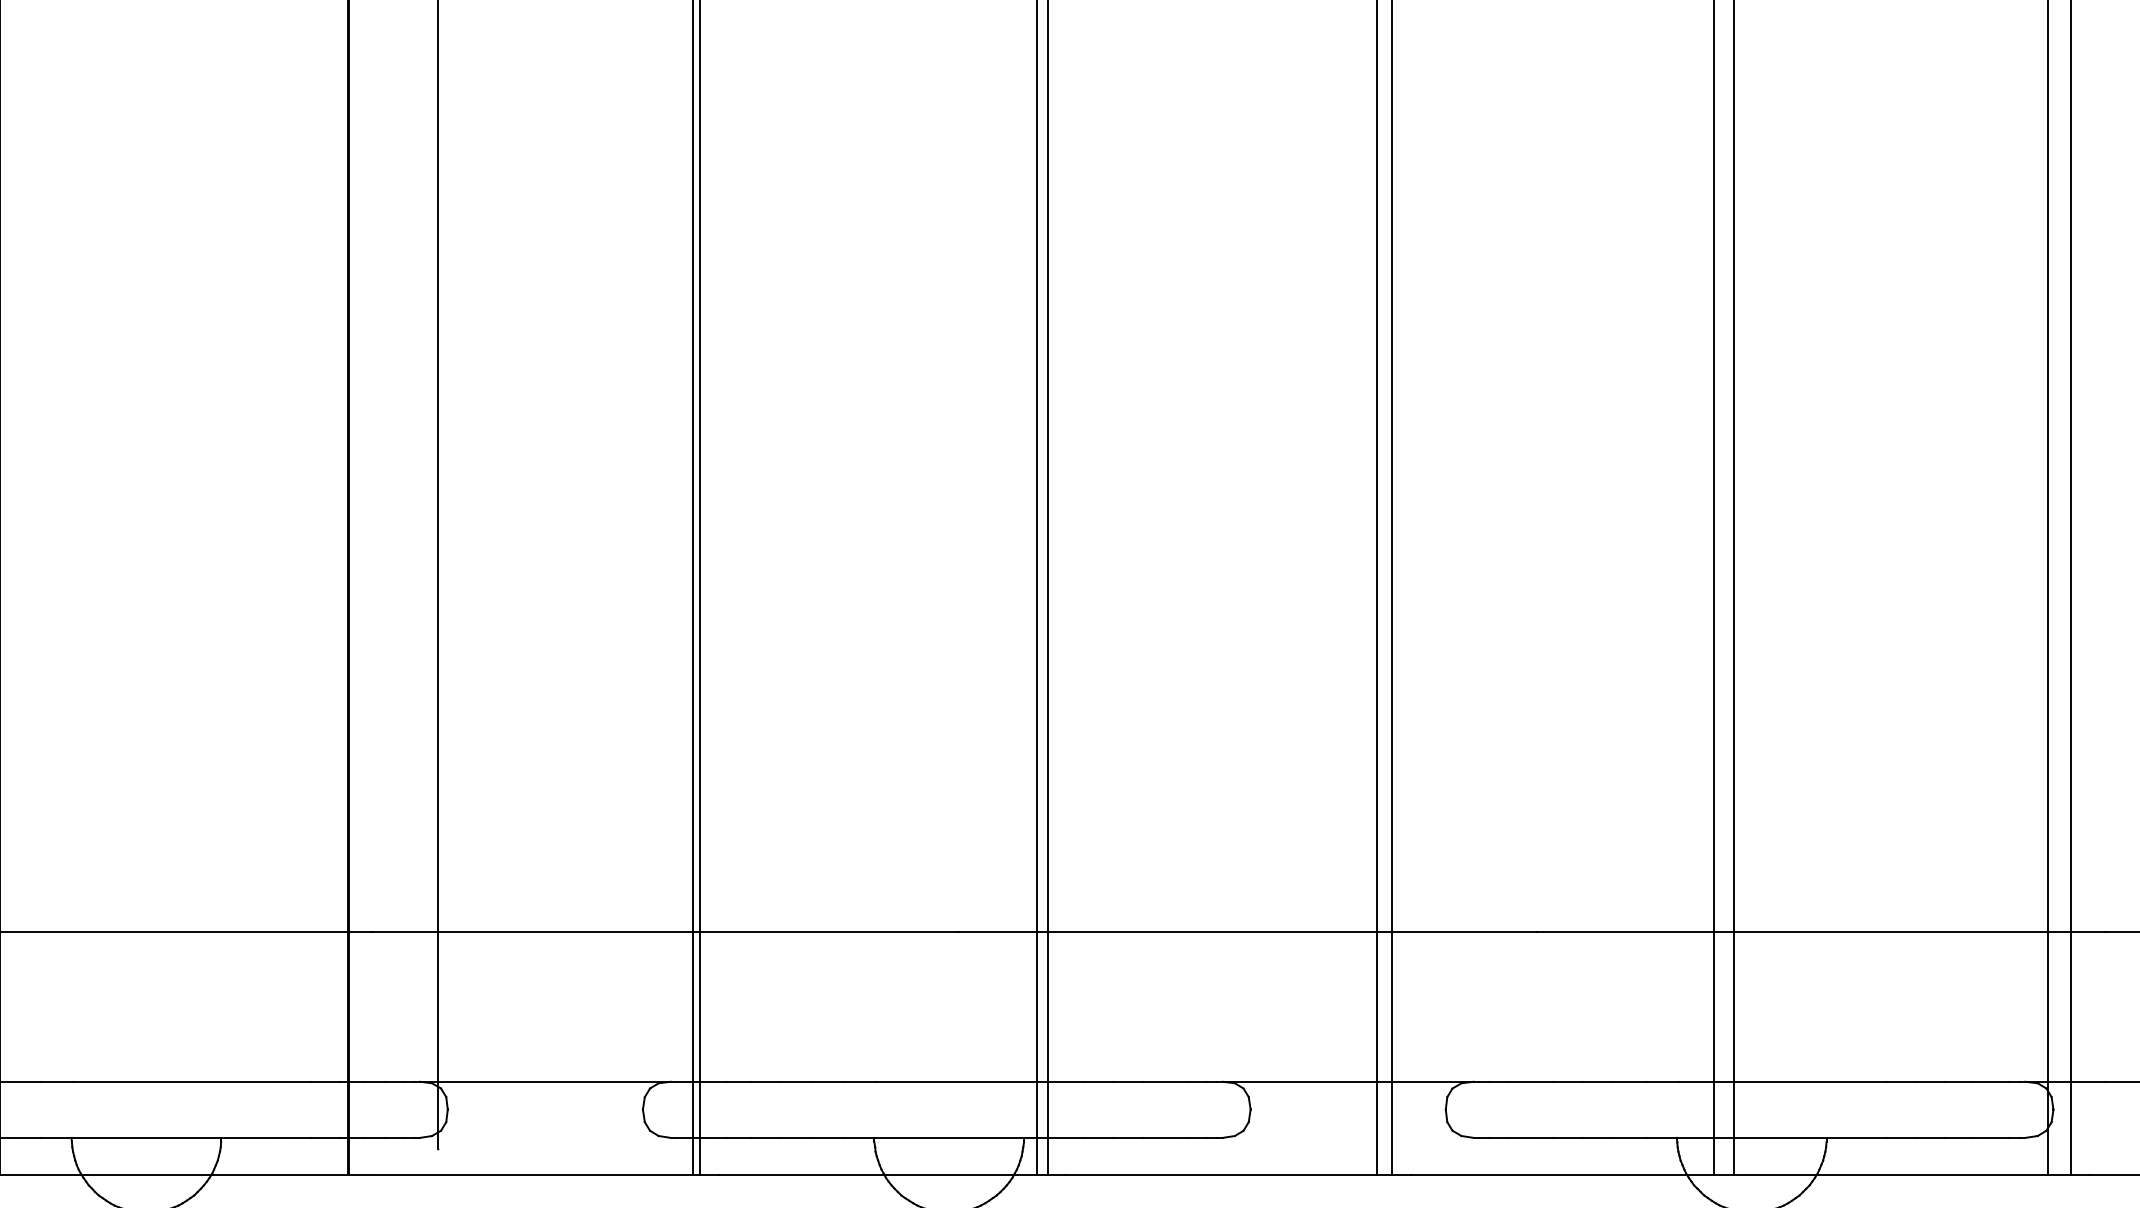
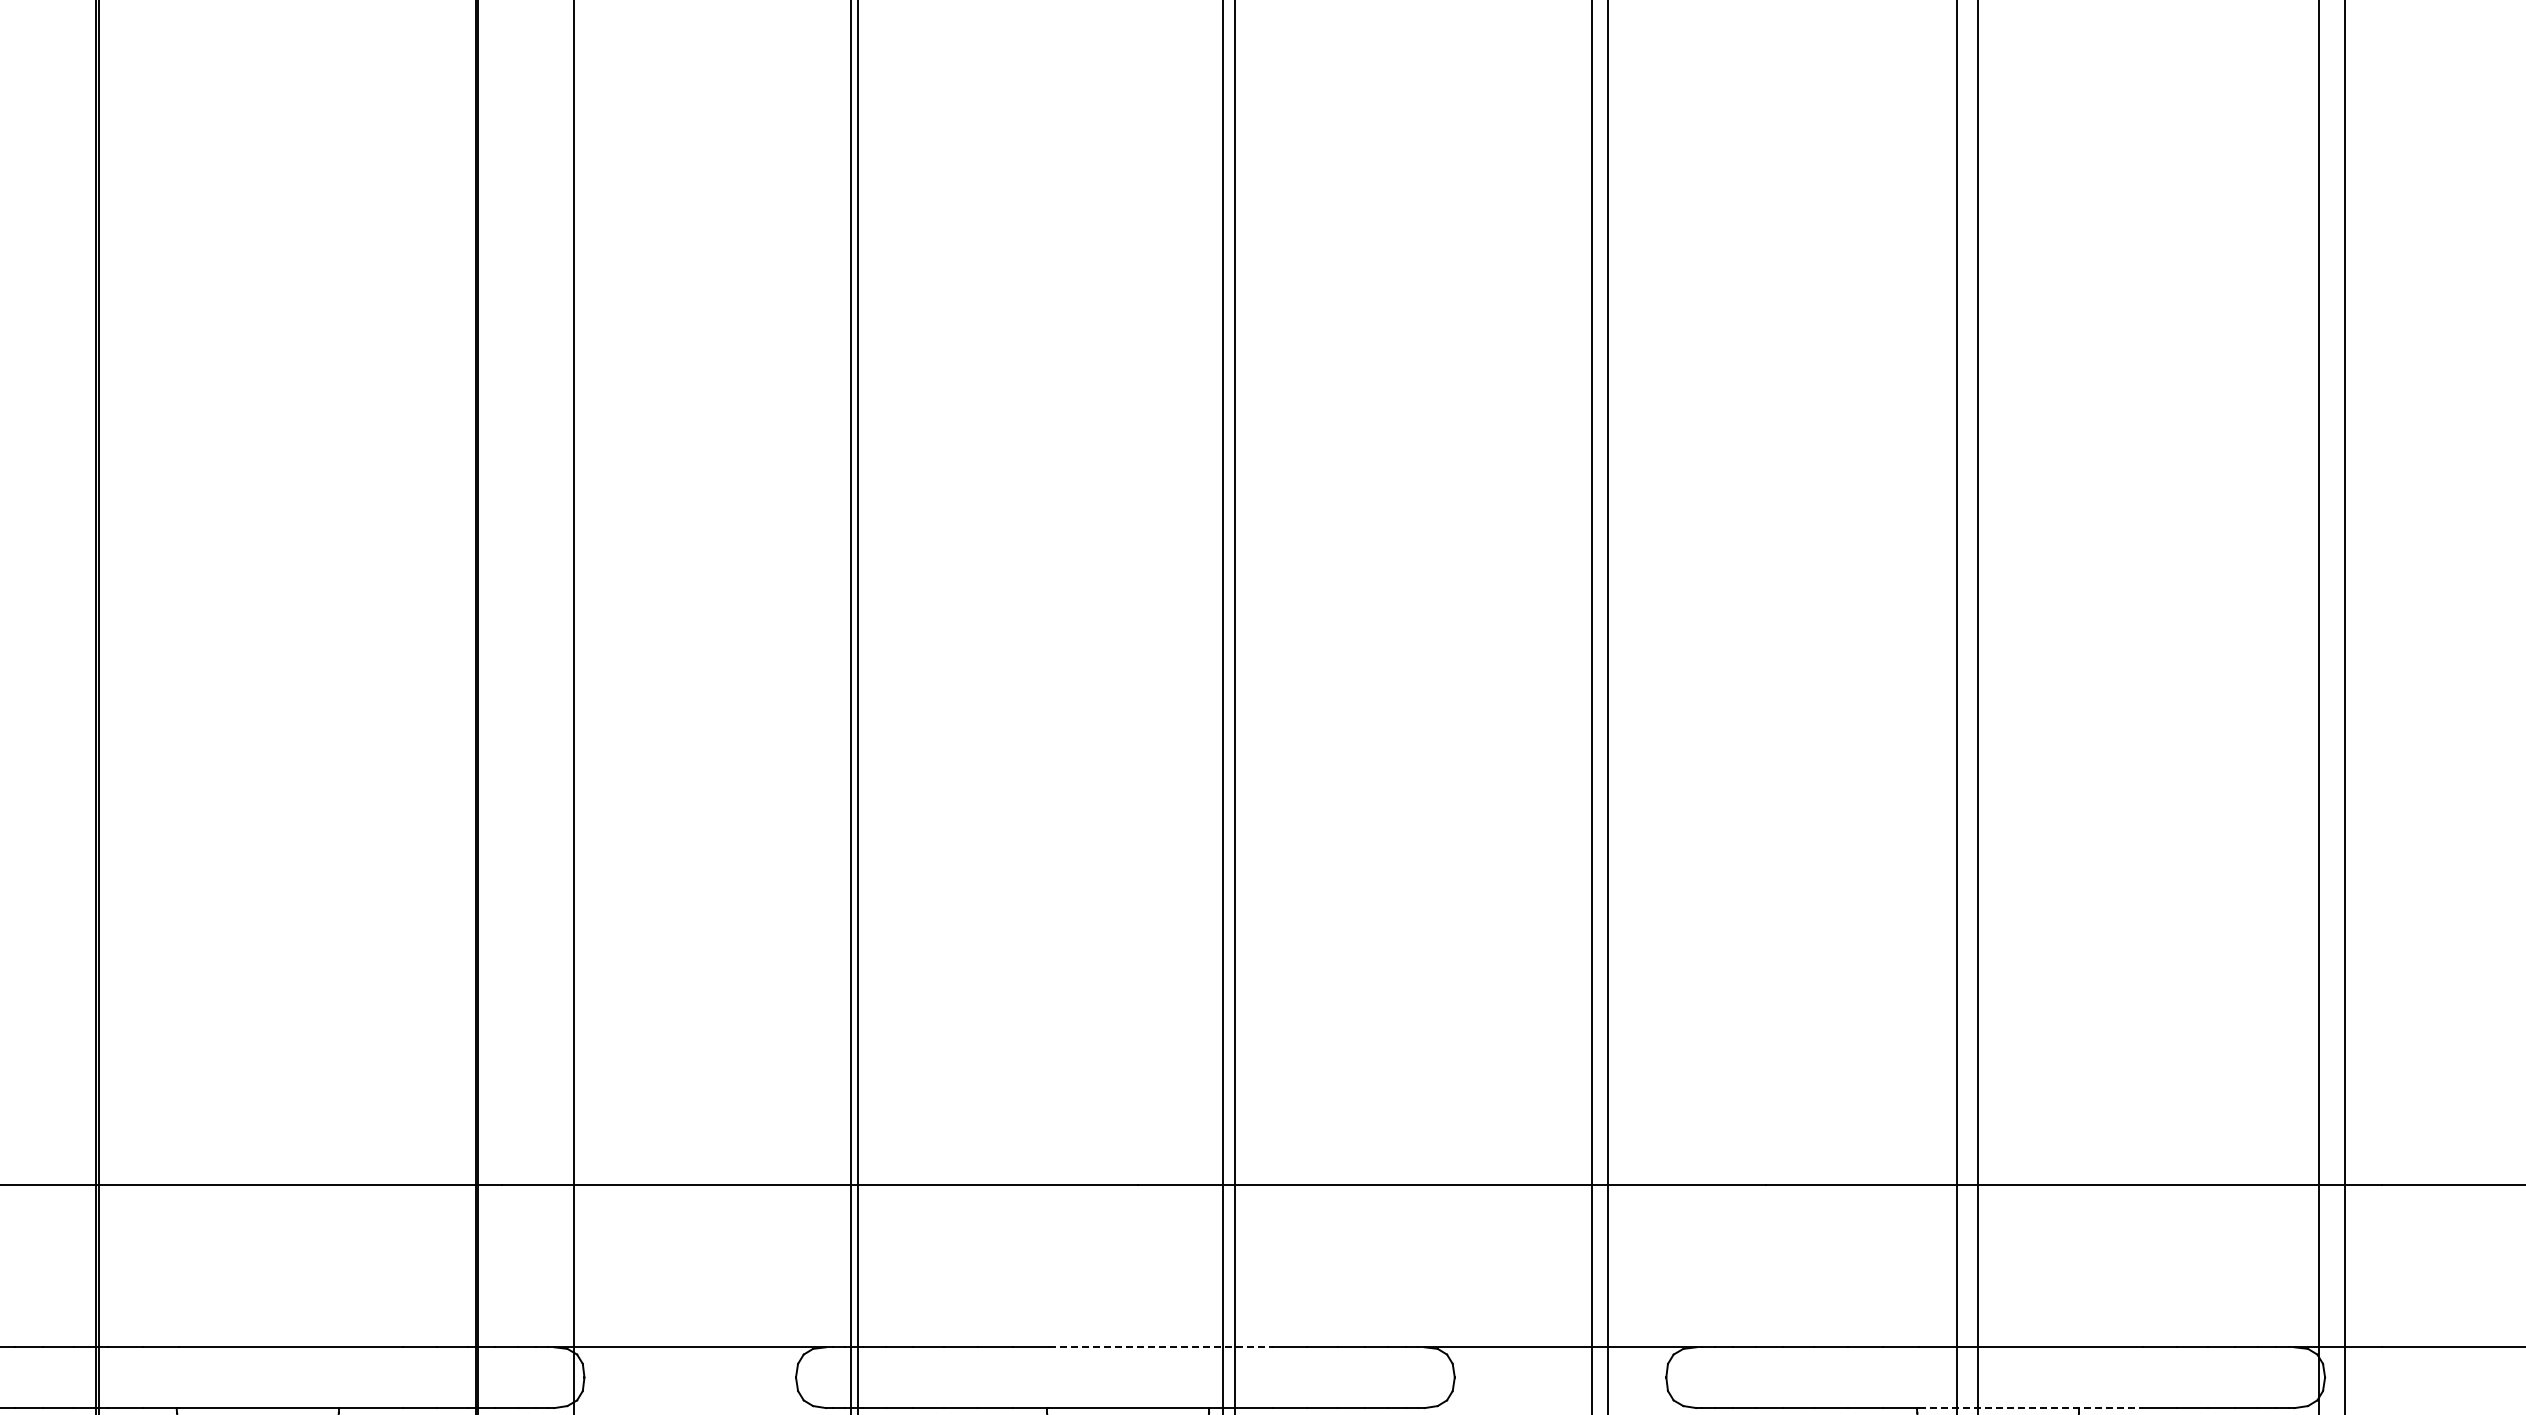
line: (979, 1081) -> (1160, 1347), solid -> dashed
line: (1782, 1138) -> (2031, 1408), solid -> dashed

